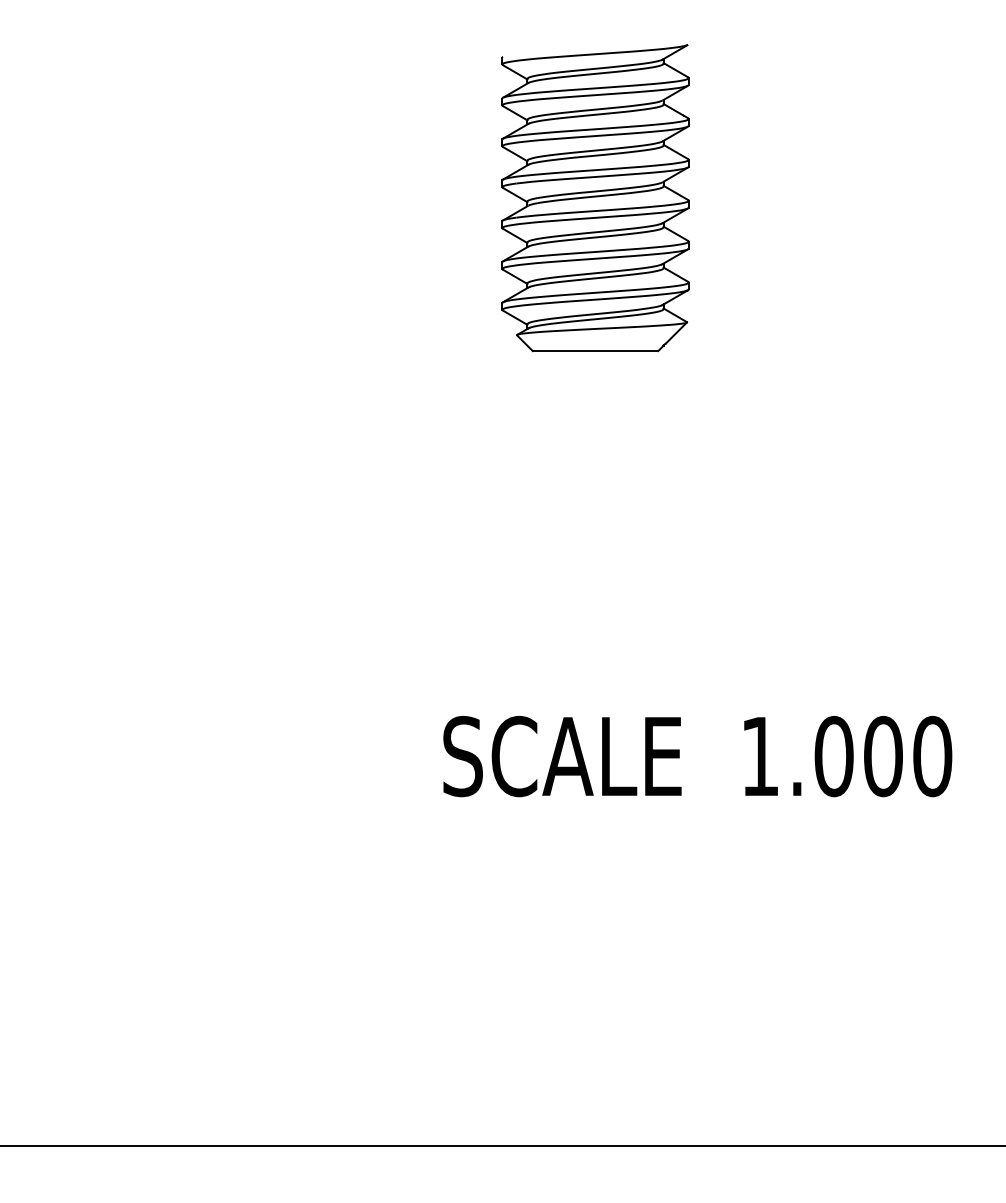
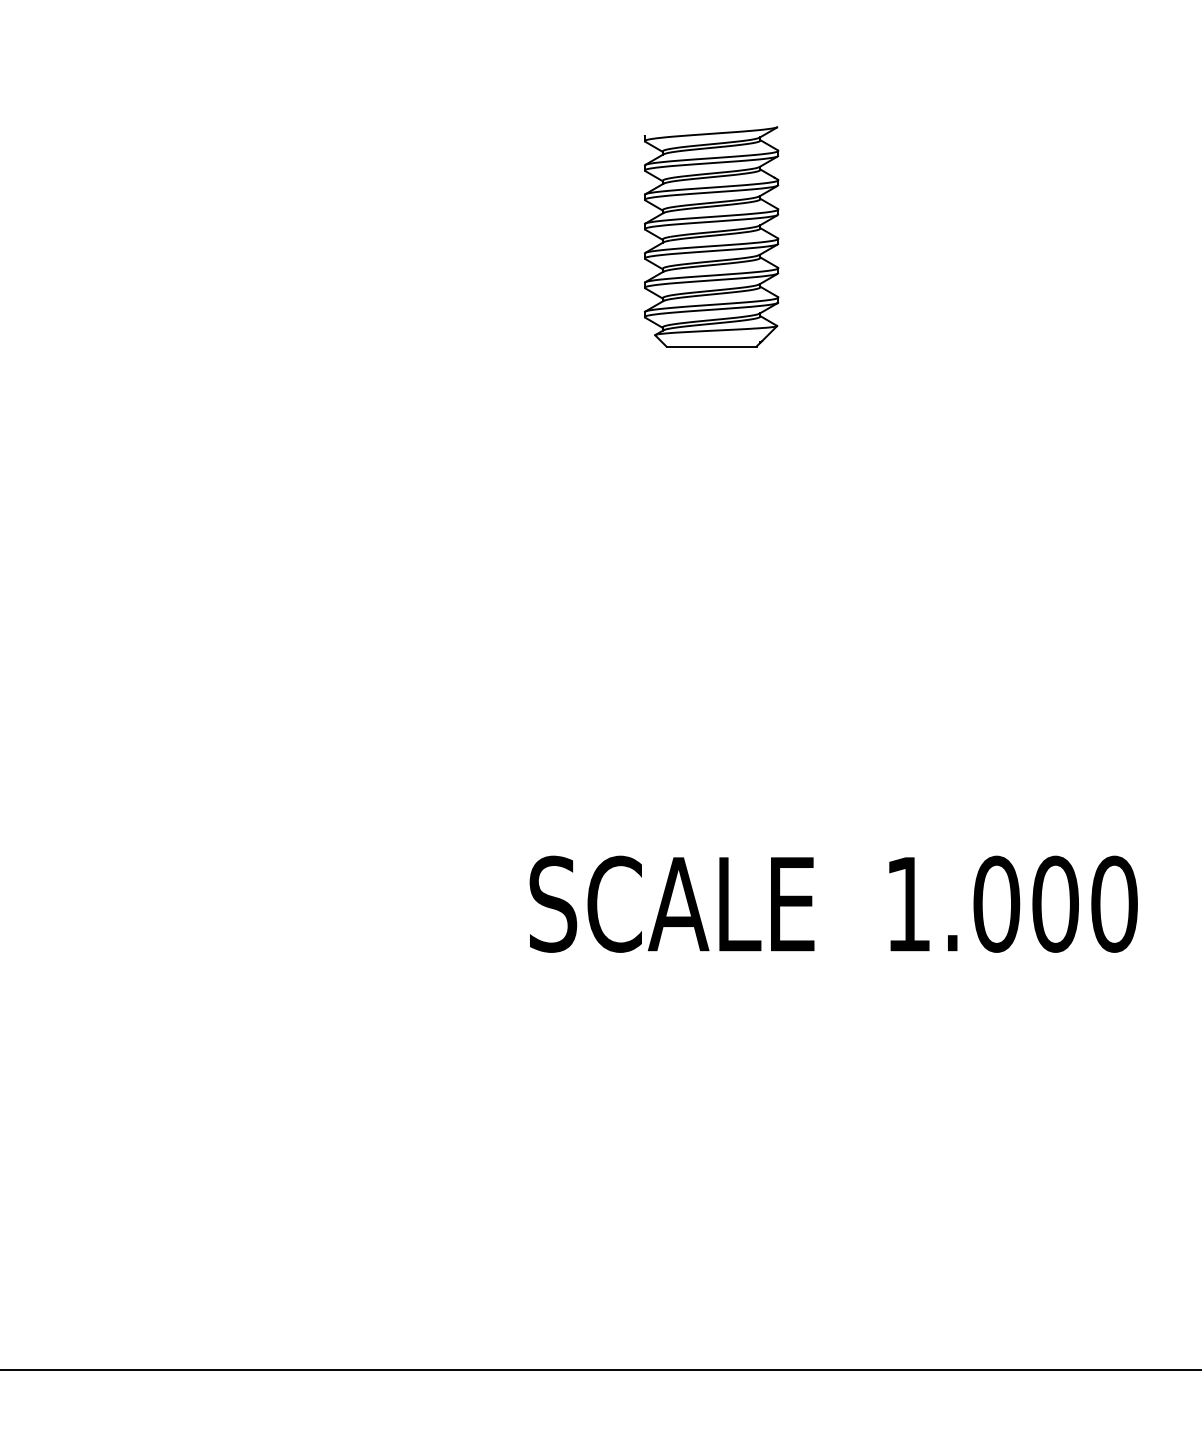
part: (595, 197) -> (711, 236), size x0.6

